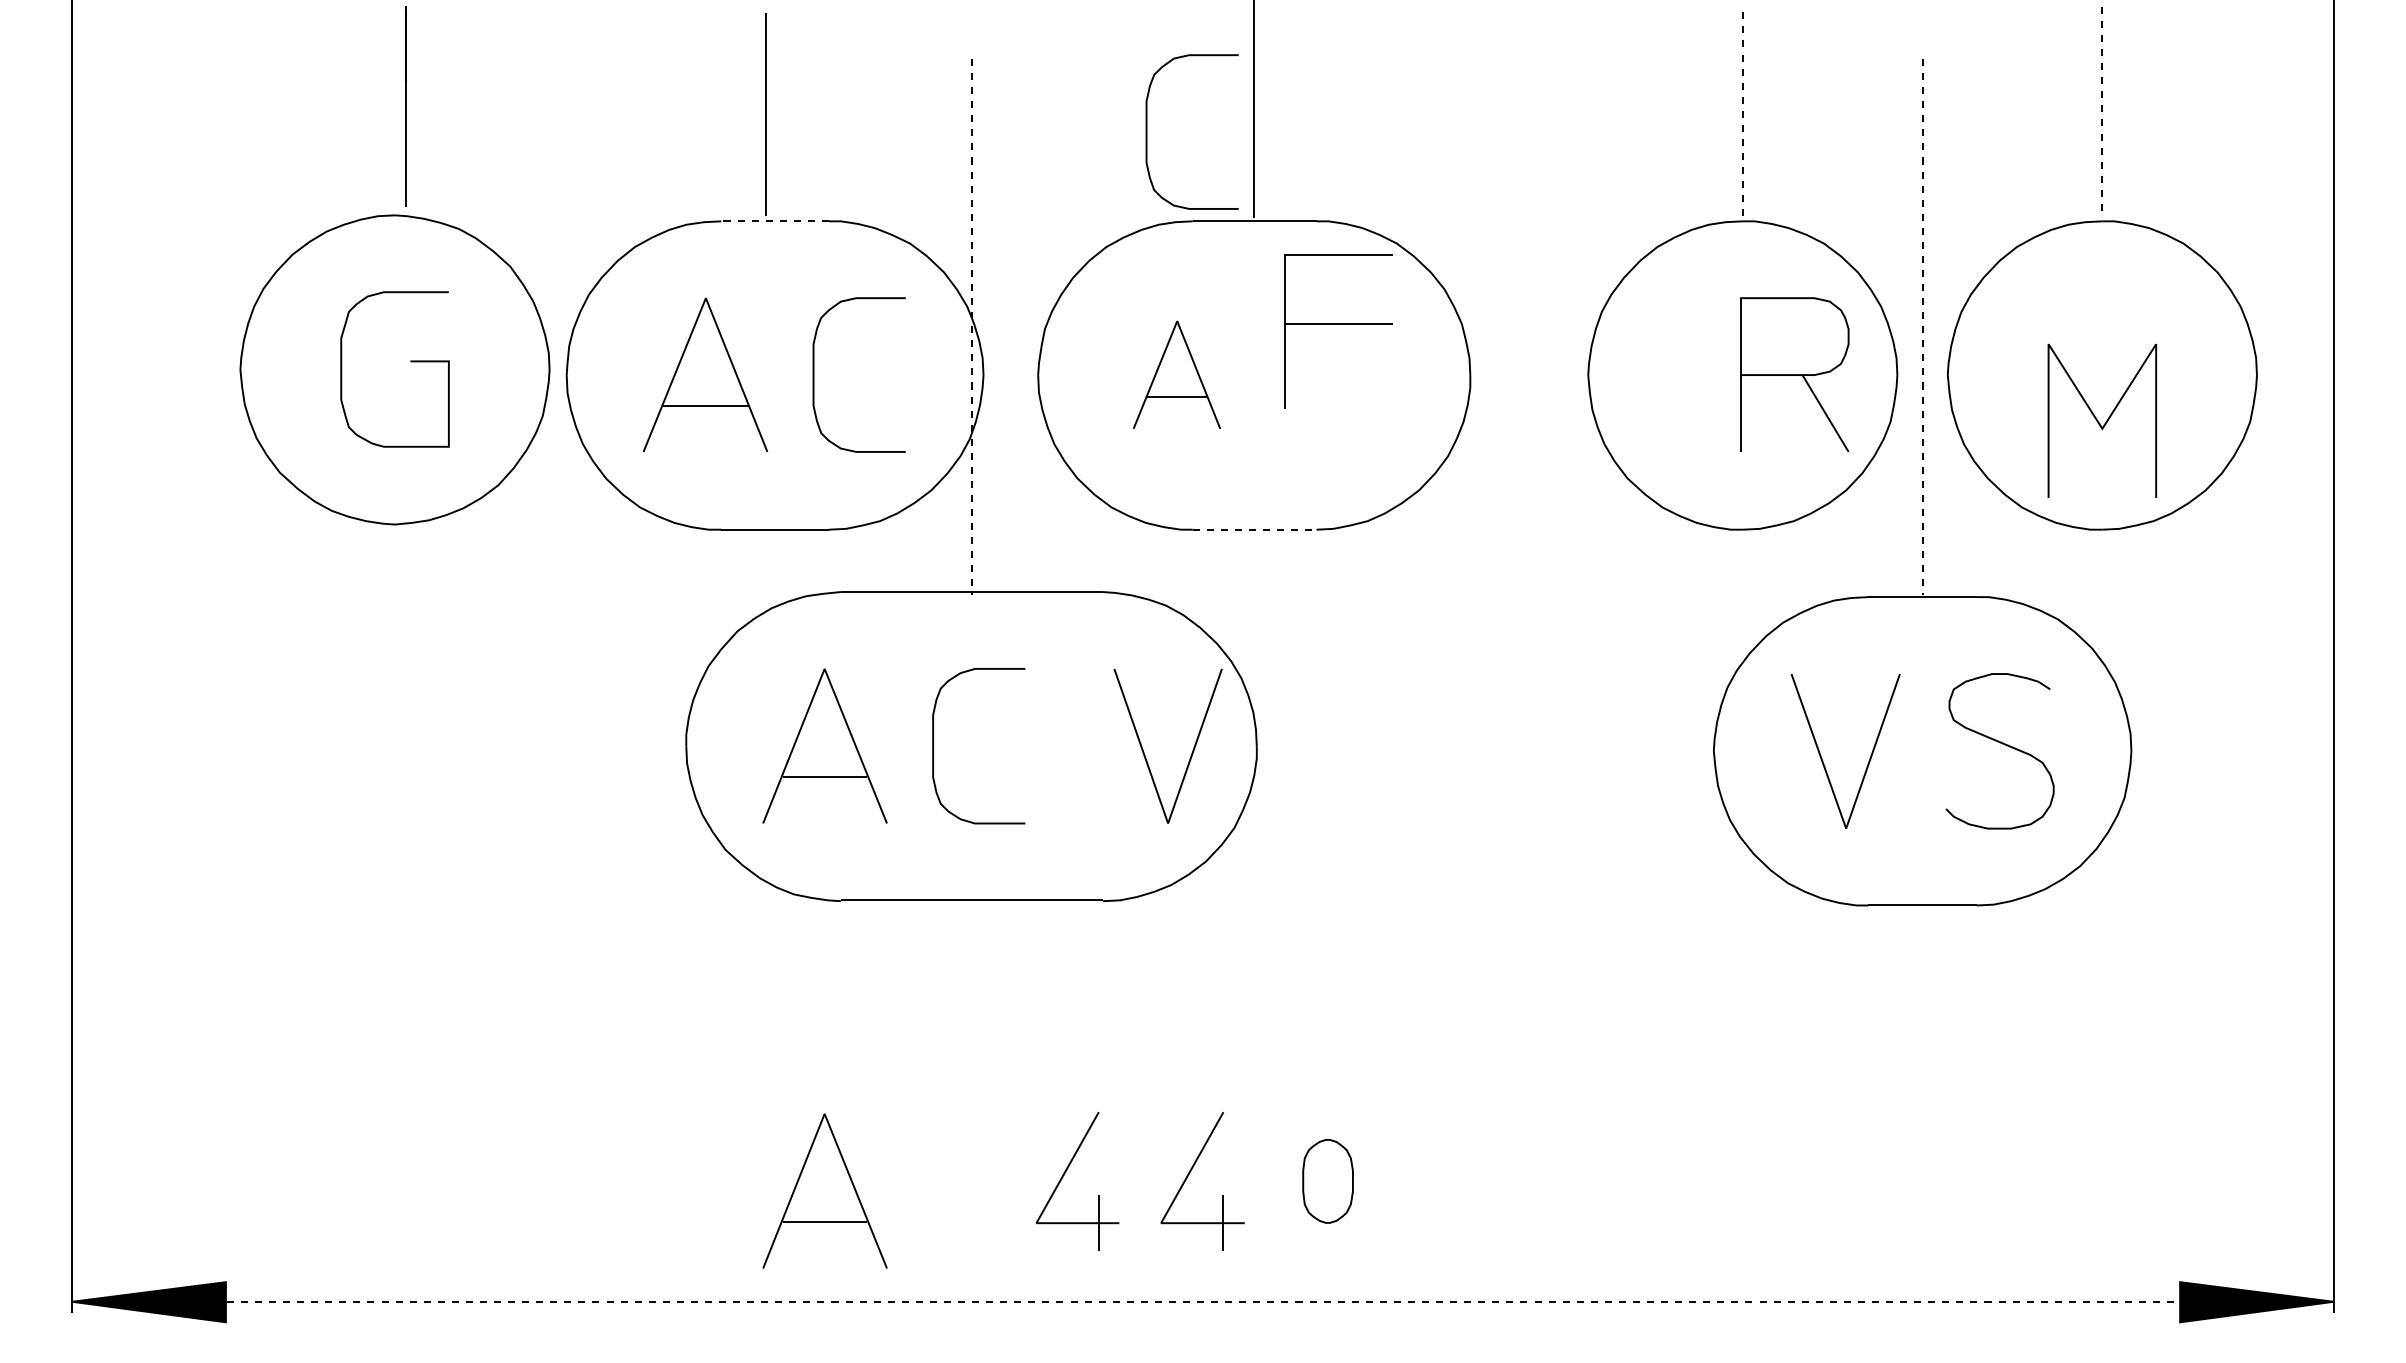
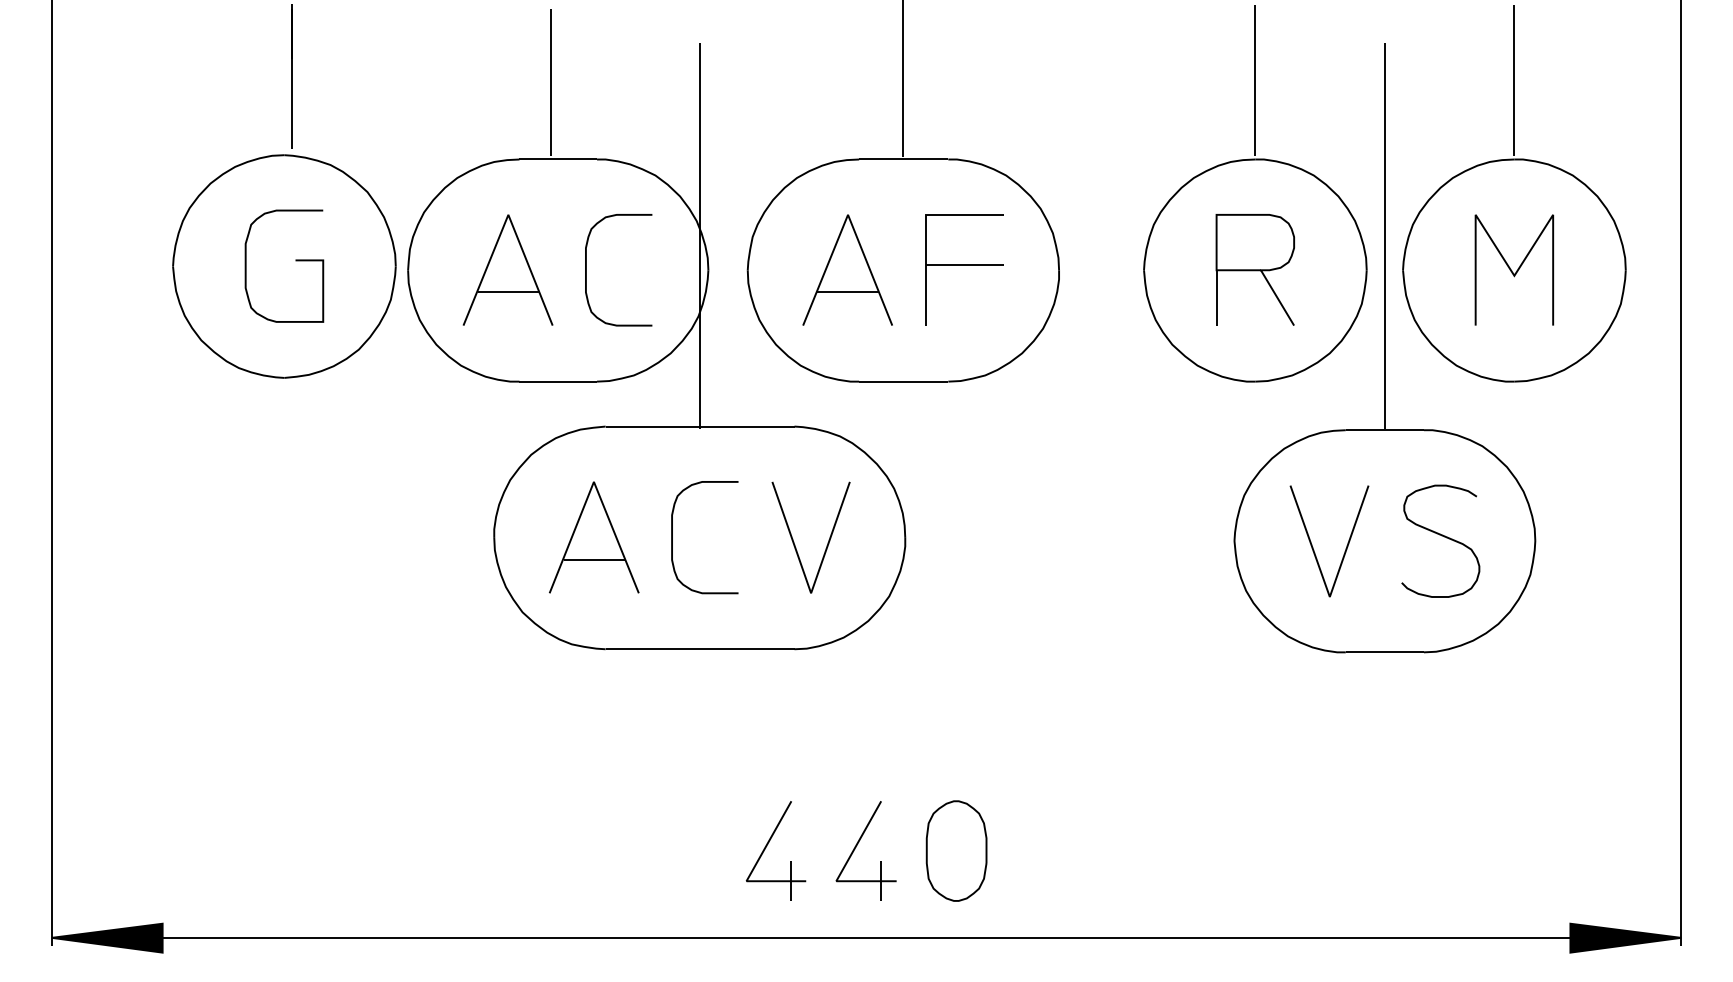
line: (1742, 111) -> (1255, 80), dashed -> solid
line: (2102, 111) -> (1514, 80), dashed -> solid
curve: (1147, 131) -> (826, 94), removed
line: (775, 221) -> (558, 159), dashed -> solid
part: (1338, 324) -> (964, 264), moved
line: (971, 327) -> (699, 235), dashed -> solid
line: (1923, 327) -> (1385, 235), dashed -> solid
part: (1176, 374) -> (847, 269), size x1.43
part: (1794, 374) -> (1255, 269), moved
line: (2105, 421) -> (1516, 270), moved
line: (1254, 529) -> (903, 381), dashed -> solid
line: (1145, 754) -> (794, 543), moved
part: (1327, 1181) -> (956, 851), size x1.67
part: (824, 1190) -> (593, 857), removed
line: (1202, 1301) -> (866, 937), dashed -> solid

